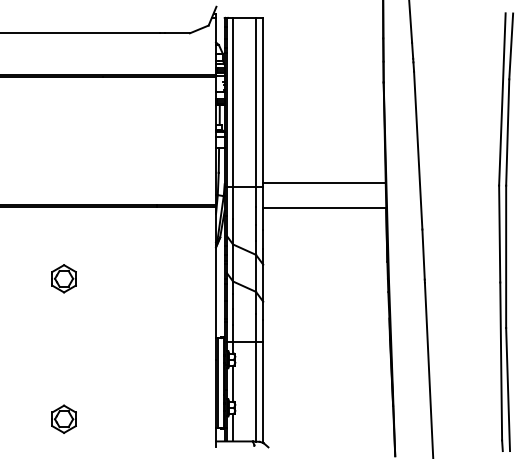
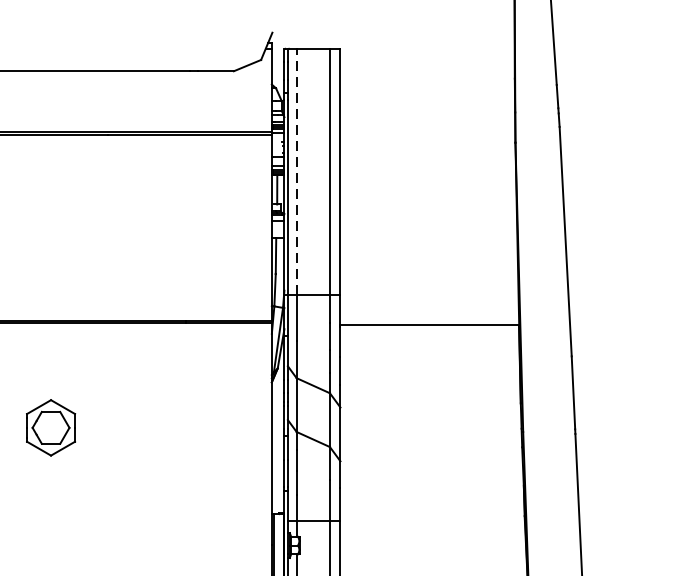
line: (233, 102) -> (297, 171), solid -> dashed
line: (324, 183) -> (429, 289), removed
part: (63, 278) -> (50, 427), size x1.4

